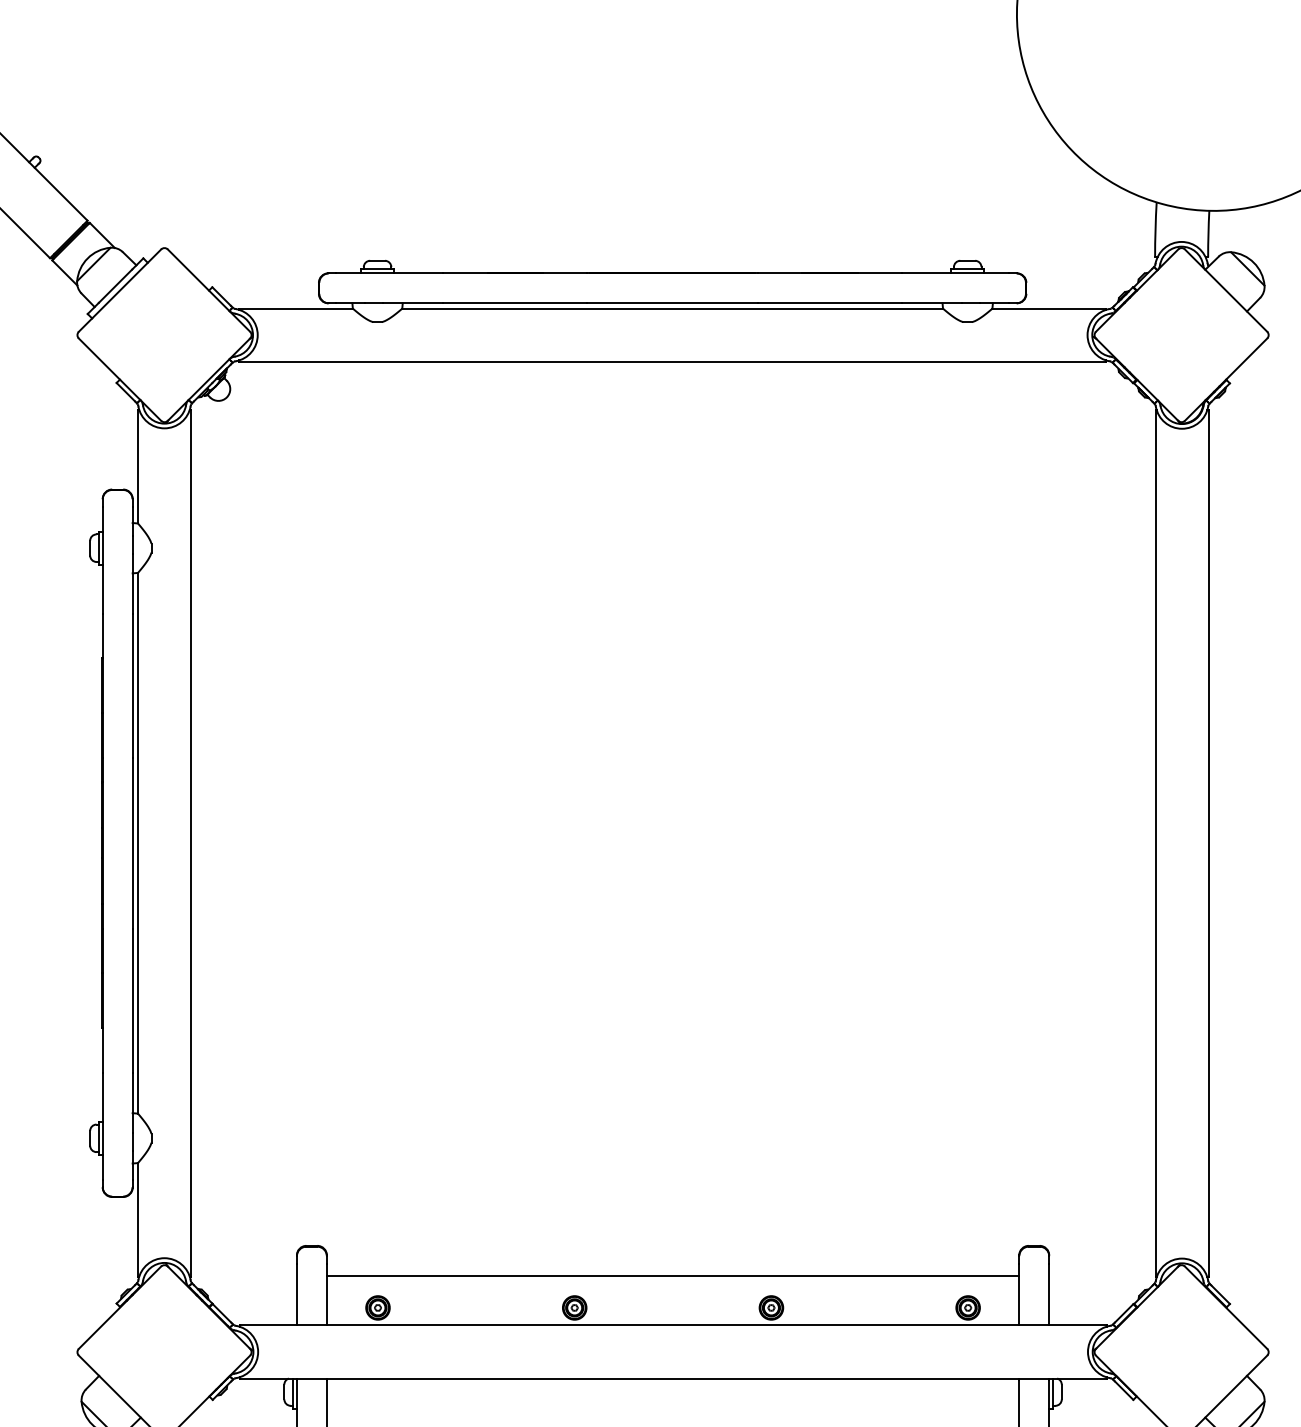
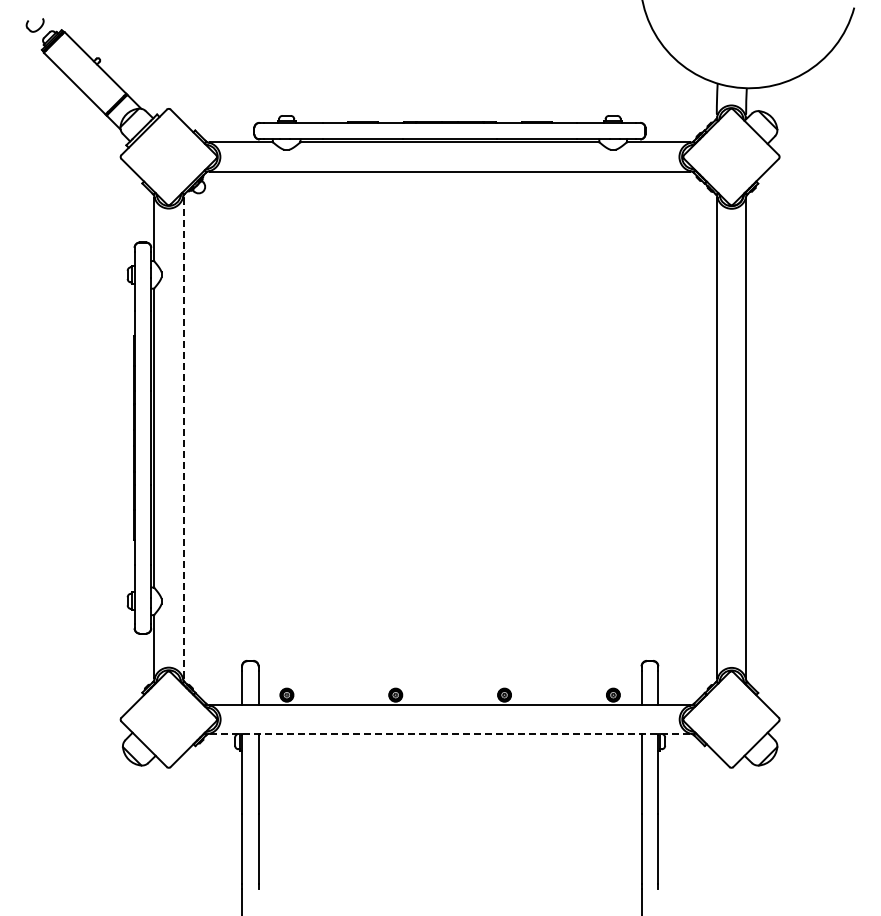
line: (191, 843) -> (183, 438), solid -> dashed
line: (671, 1276) -> (449, 677), removed
line: (673, 1379) -> (450, 734), solid -> dashed

